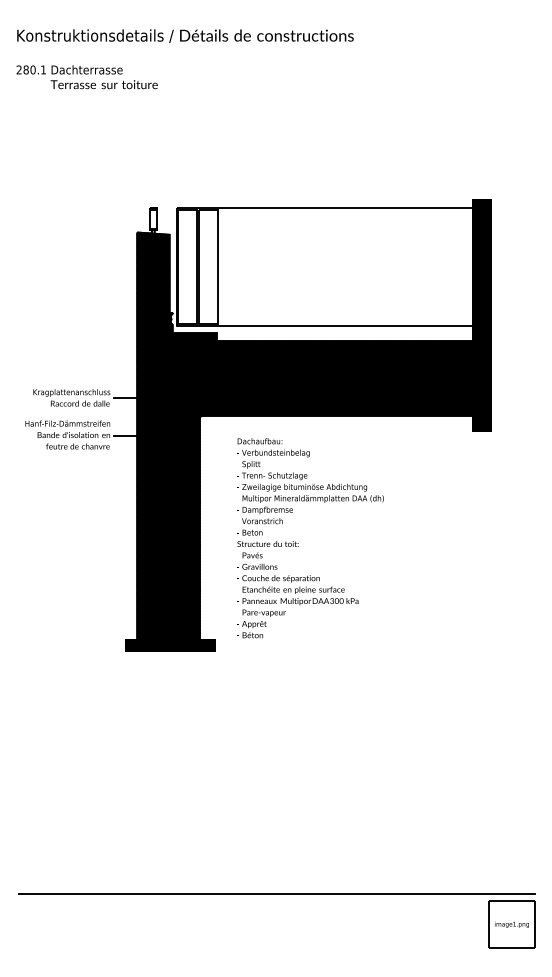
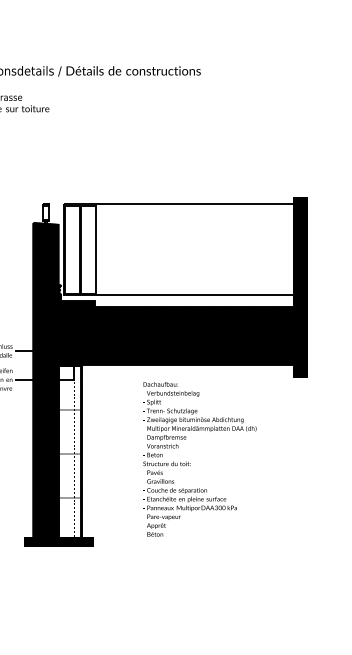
fill: (184, 530) -> (69, 453), removed
text: (310, 538) -> (199, 459), moved

